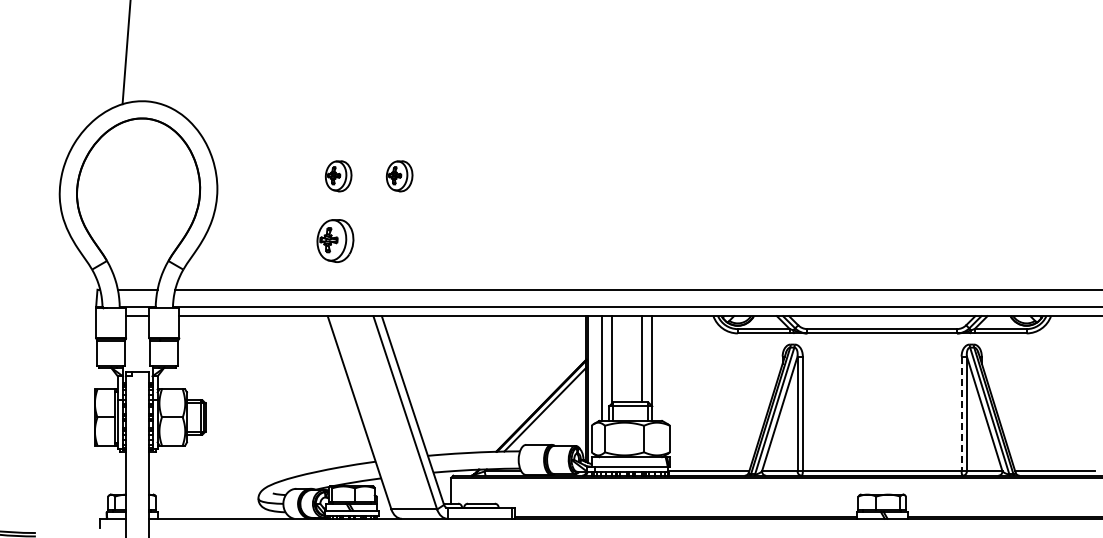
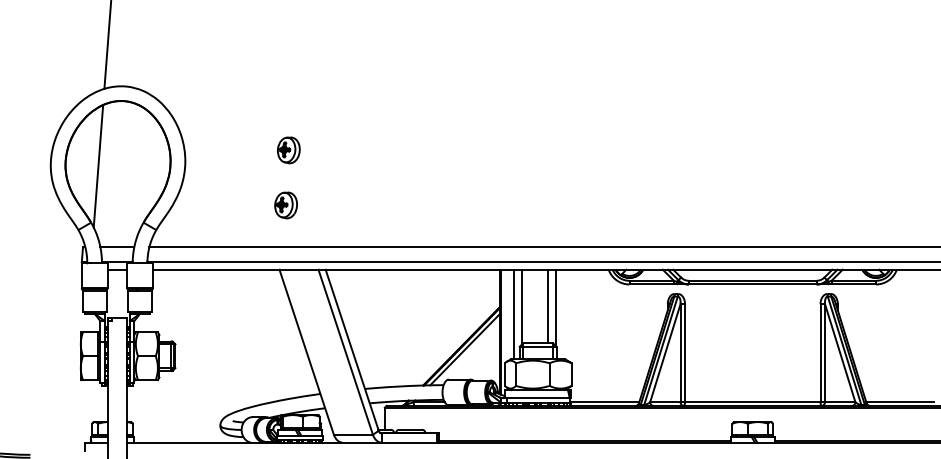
part: (399, 176) -> (340, 150), removed
line: (115, 194) -> (98, 165), added
part: (335, 240) -> (286, 205), size x0.71
line: (961, 414) -> (820, 353), dashed -> solid

